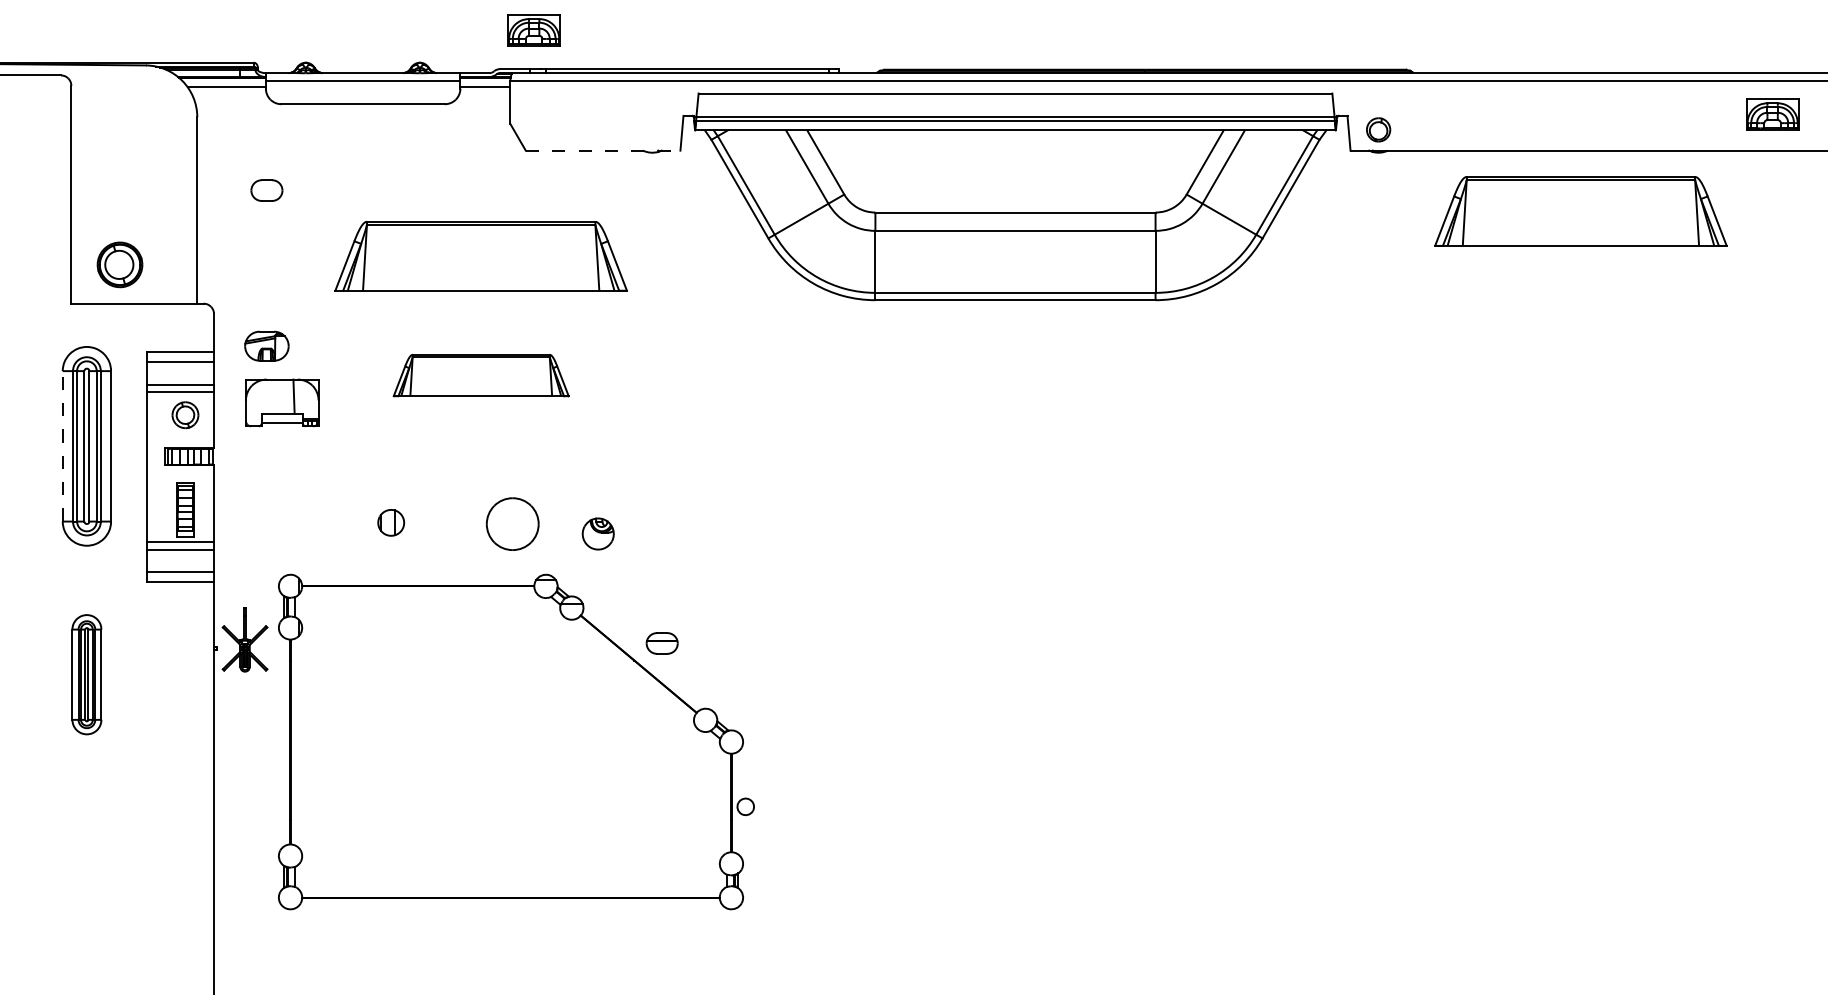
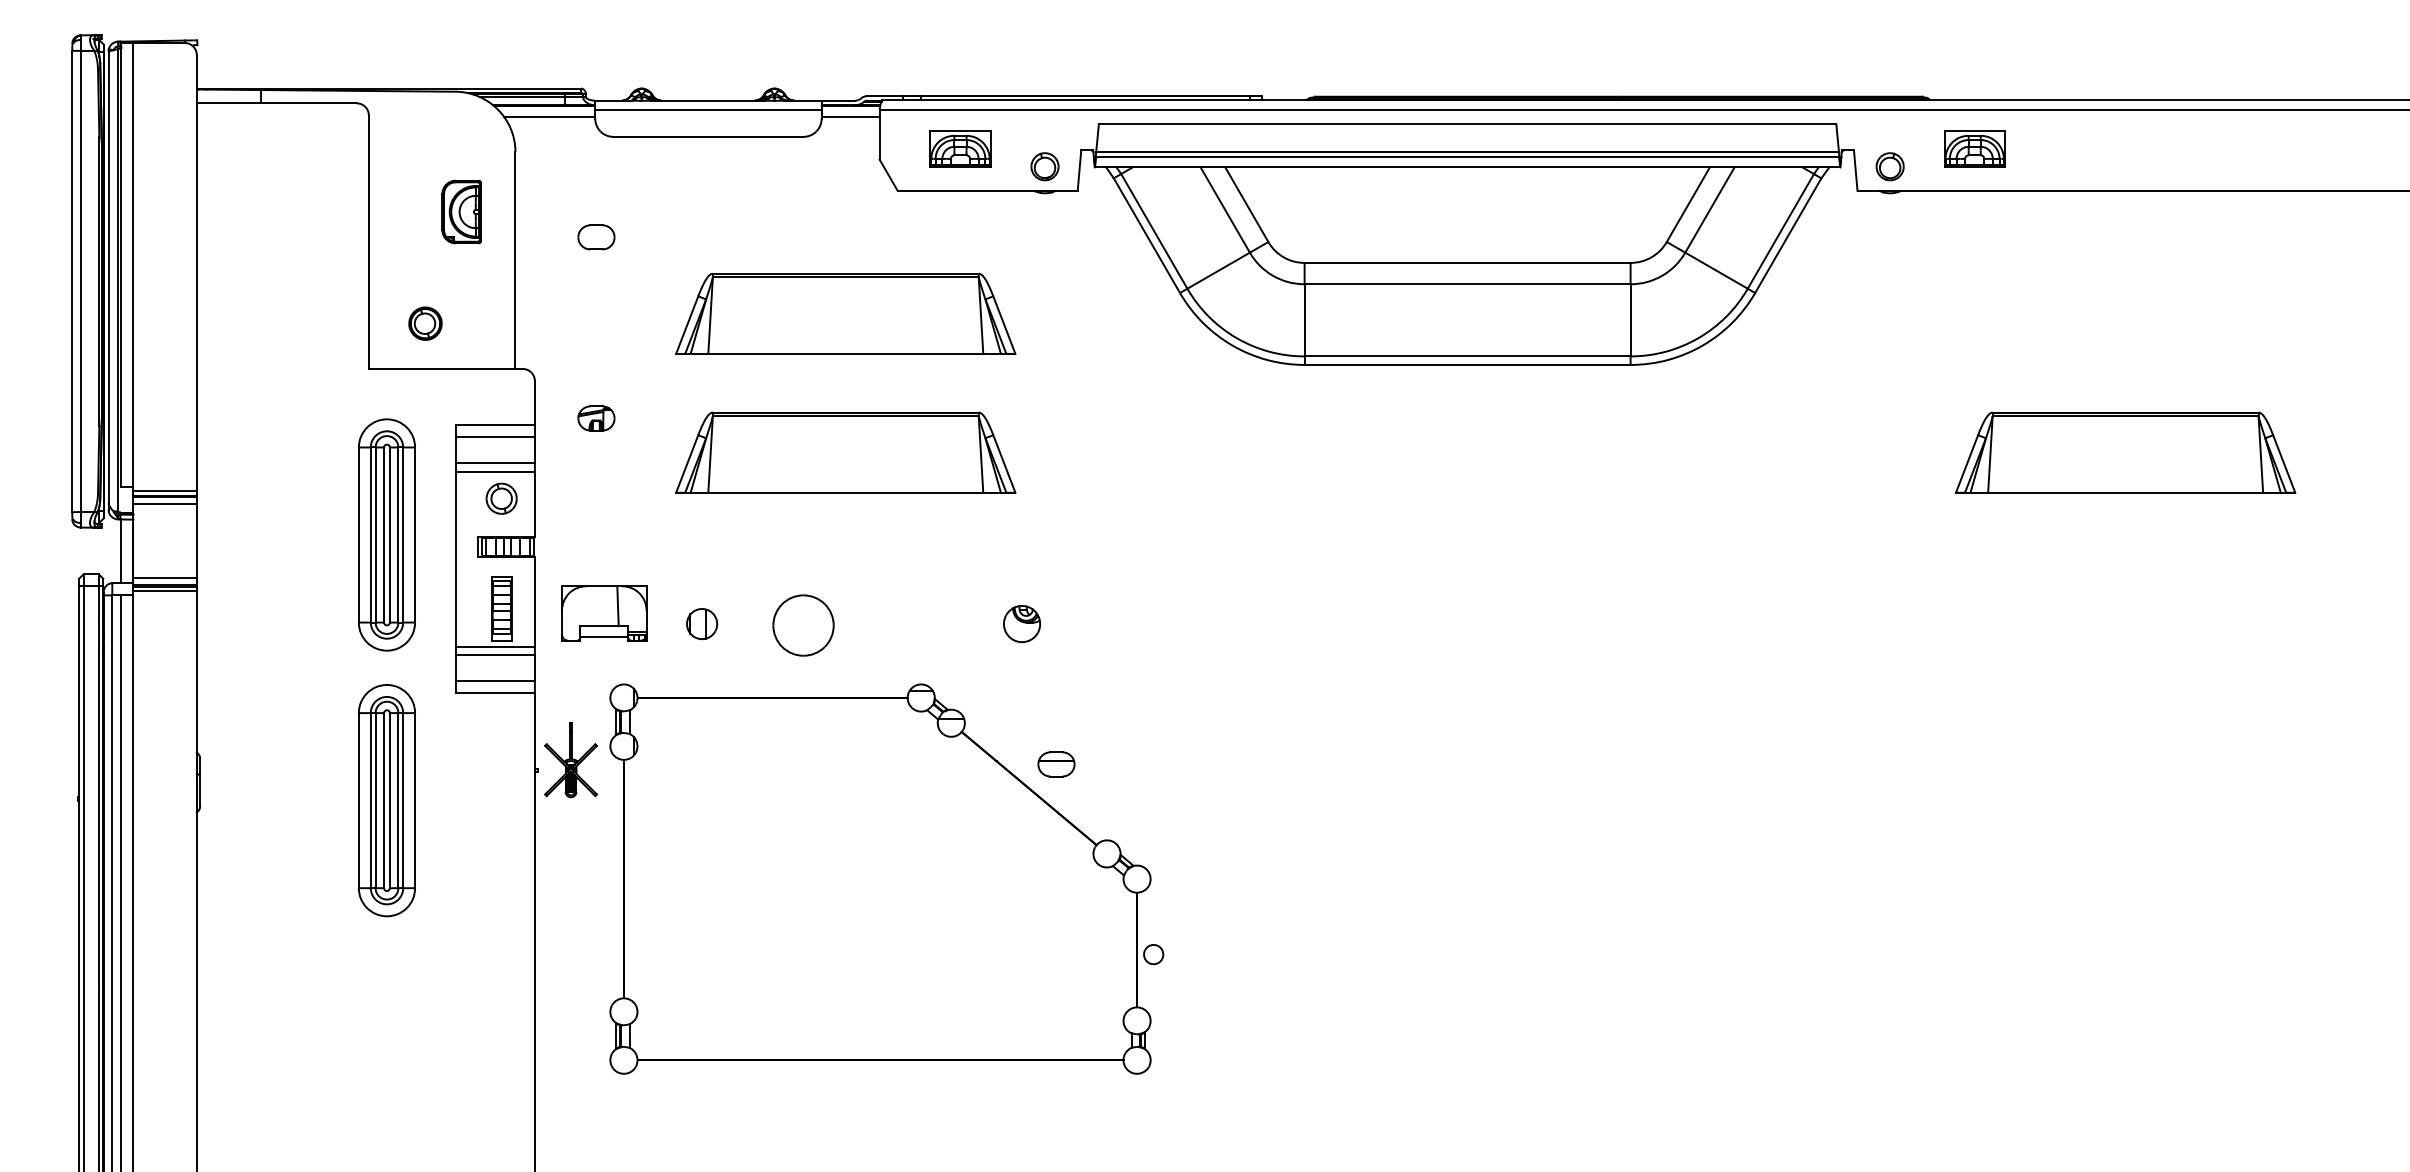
part: (534, 30) -> (960, 148), moved
part: (1772, 114) -> (1974, 148), moved
part: (651, 129) -> (1044, 166), added
line: (602, 150) -> (987, 190), dashed -> solid
part: (150, 168) -> (461, 211), added
part: (1580, 211) -> (2125, 452), moved
part: (120, 264) -> (425, 323), size x0.62
part: (266, 346) -> (596, 418), size x0.71
part: (480, 375) -> (845, 452), size x1.67
part: (282, 402) -> (604, 613), moved
line: (62, 446) -> (358, 535), dashed -> solid
part: (391, 522) -> (702, 623), moved
part: (512, 524) -> (803, 625), moved
part: (598, 534) -> (1022, 624), moved
part: (86, 674) -> (386, 800), size x1.67

